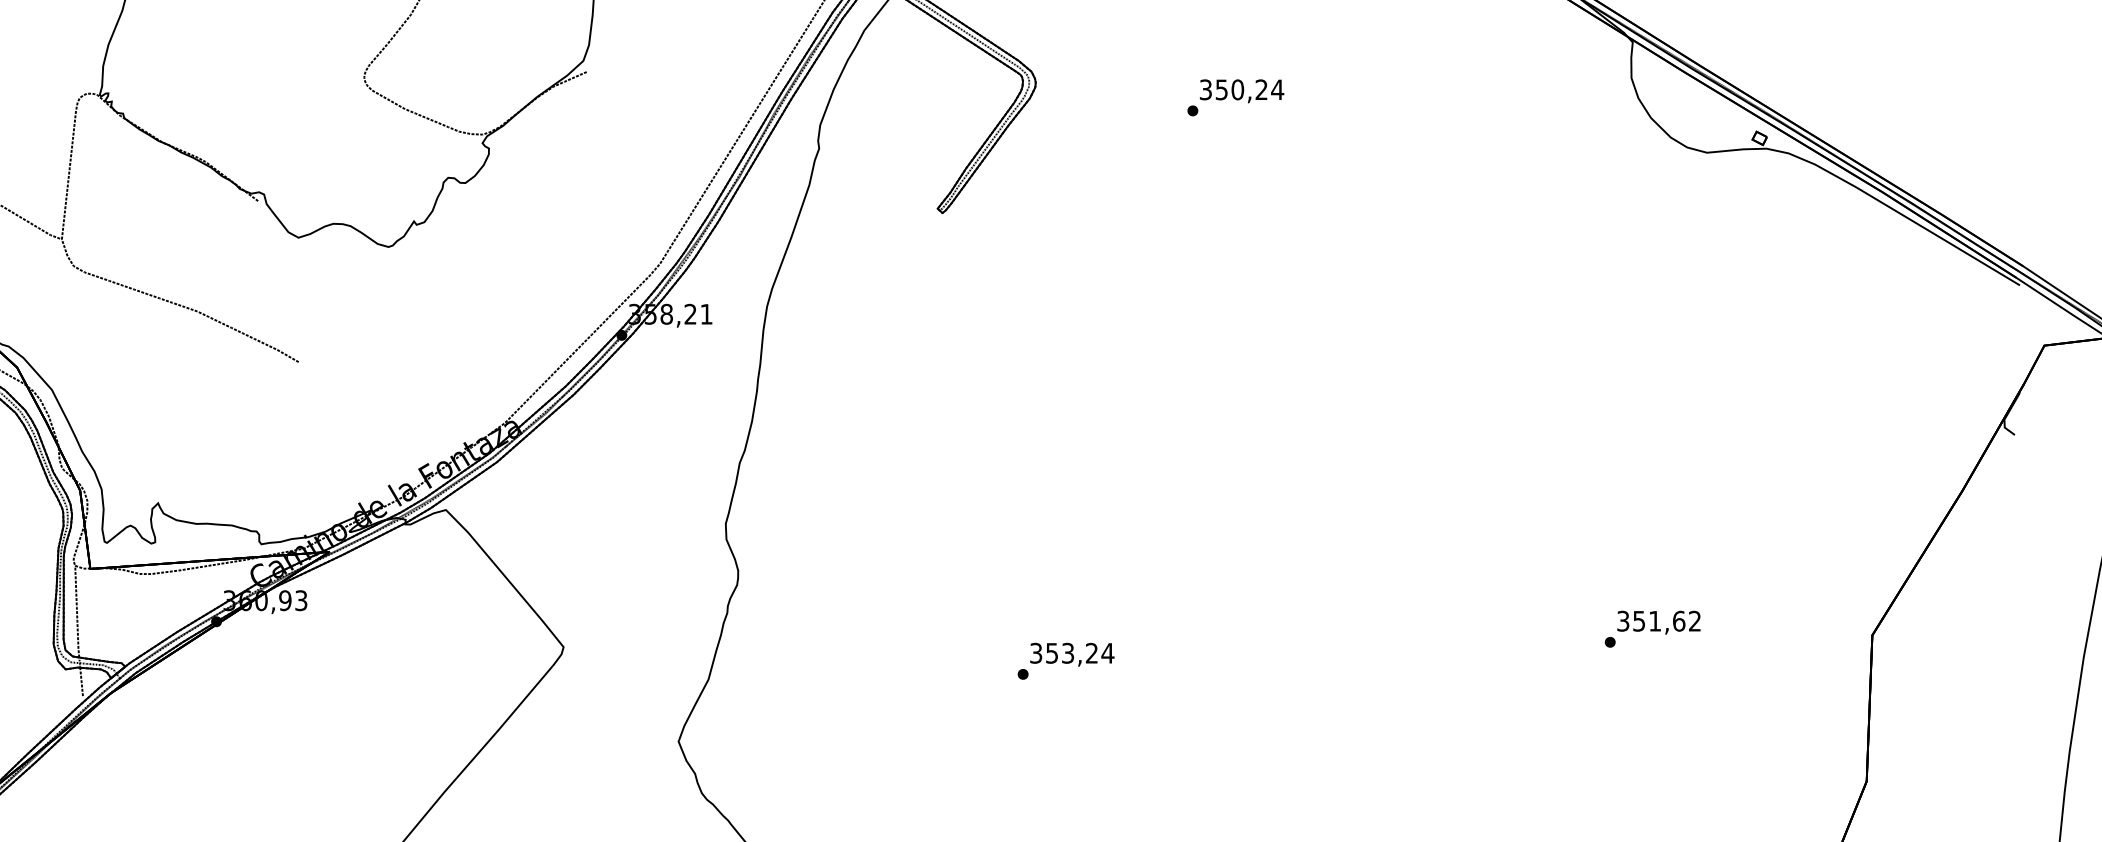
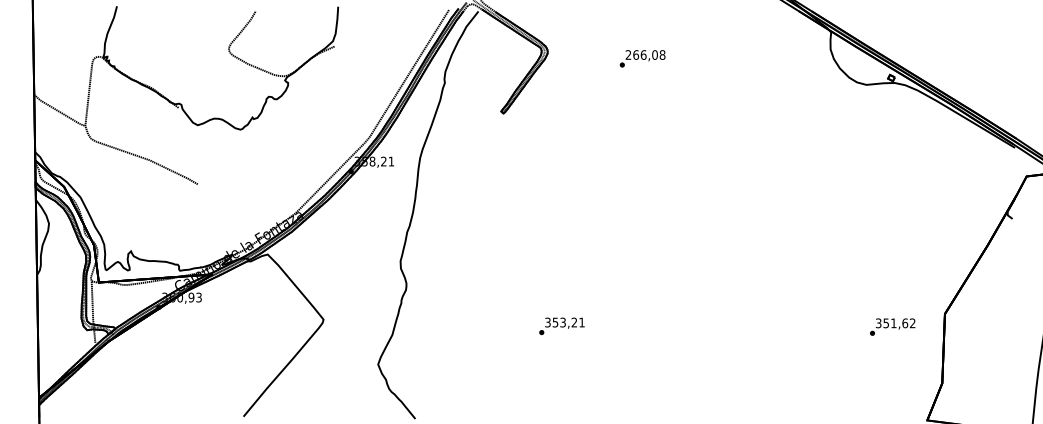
text: (1241, 88) -> (645, 54), 350,24 -> 266,08
text: (1652, 627) -> (892, 326), moved
text: (1106, 653) -> (581, 322), 353,24 -> 353,21

